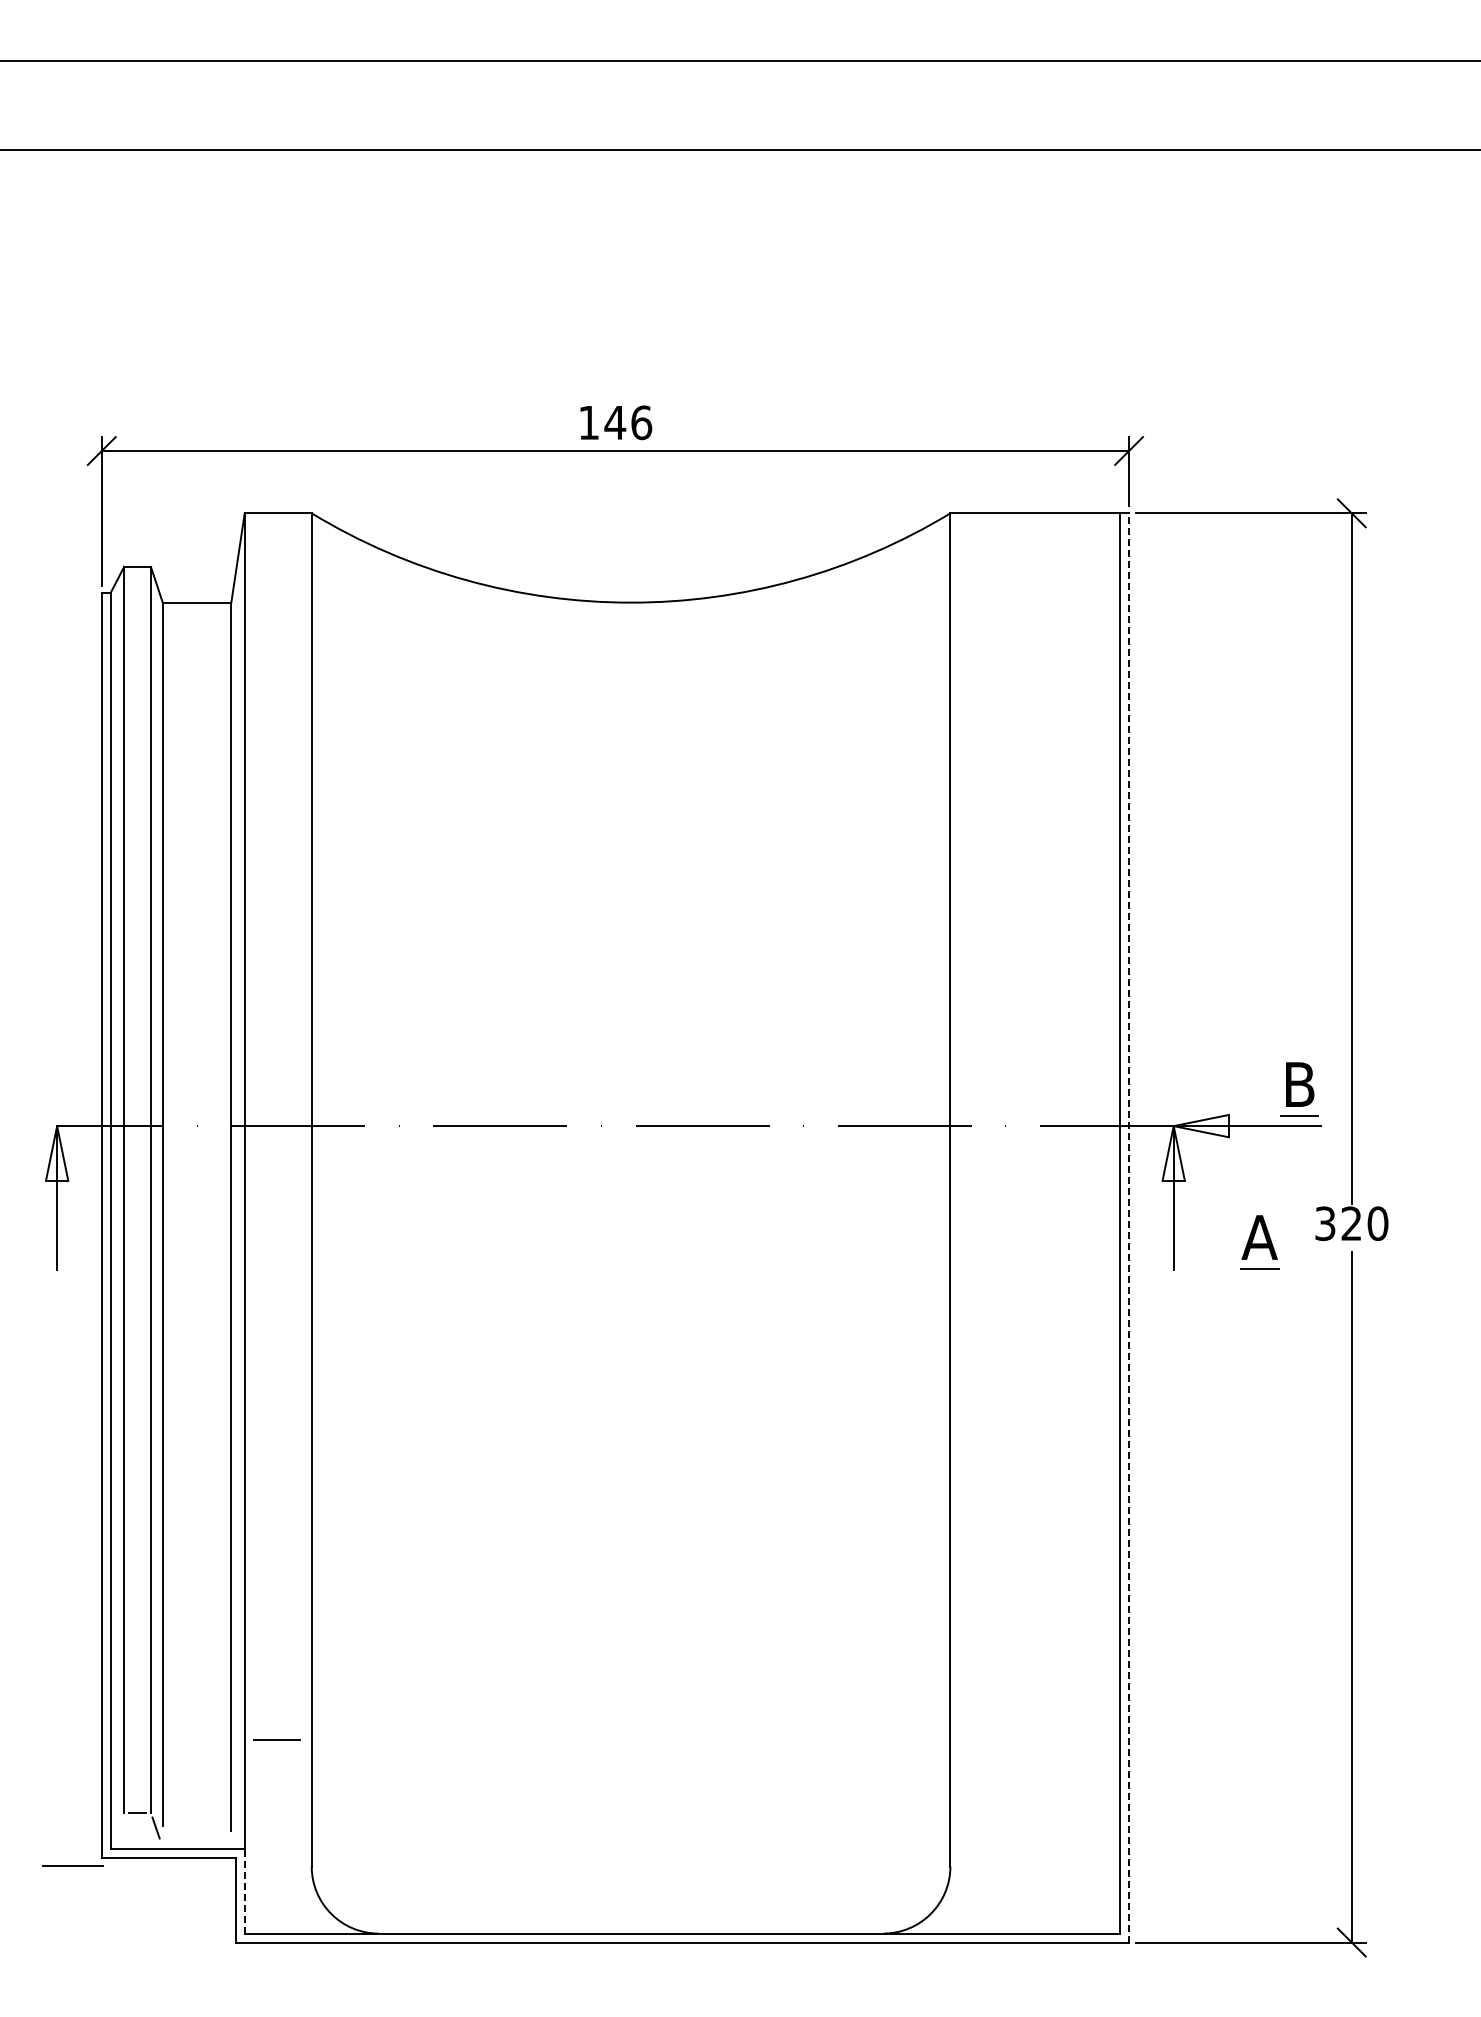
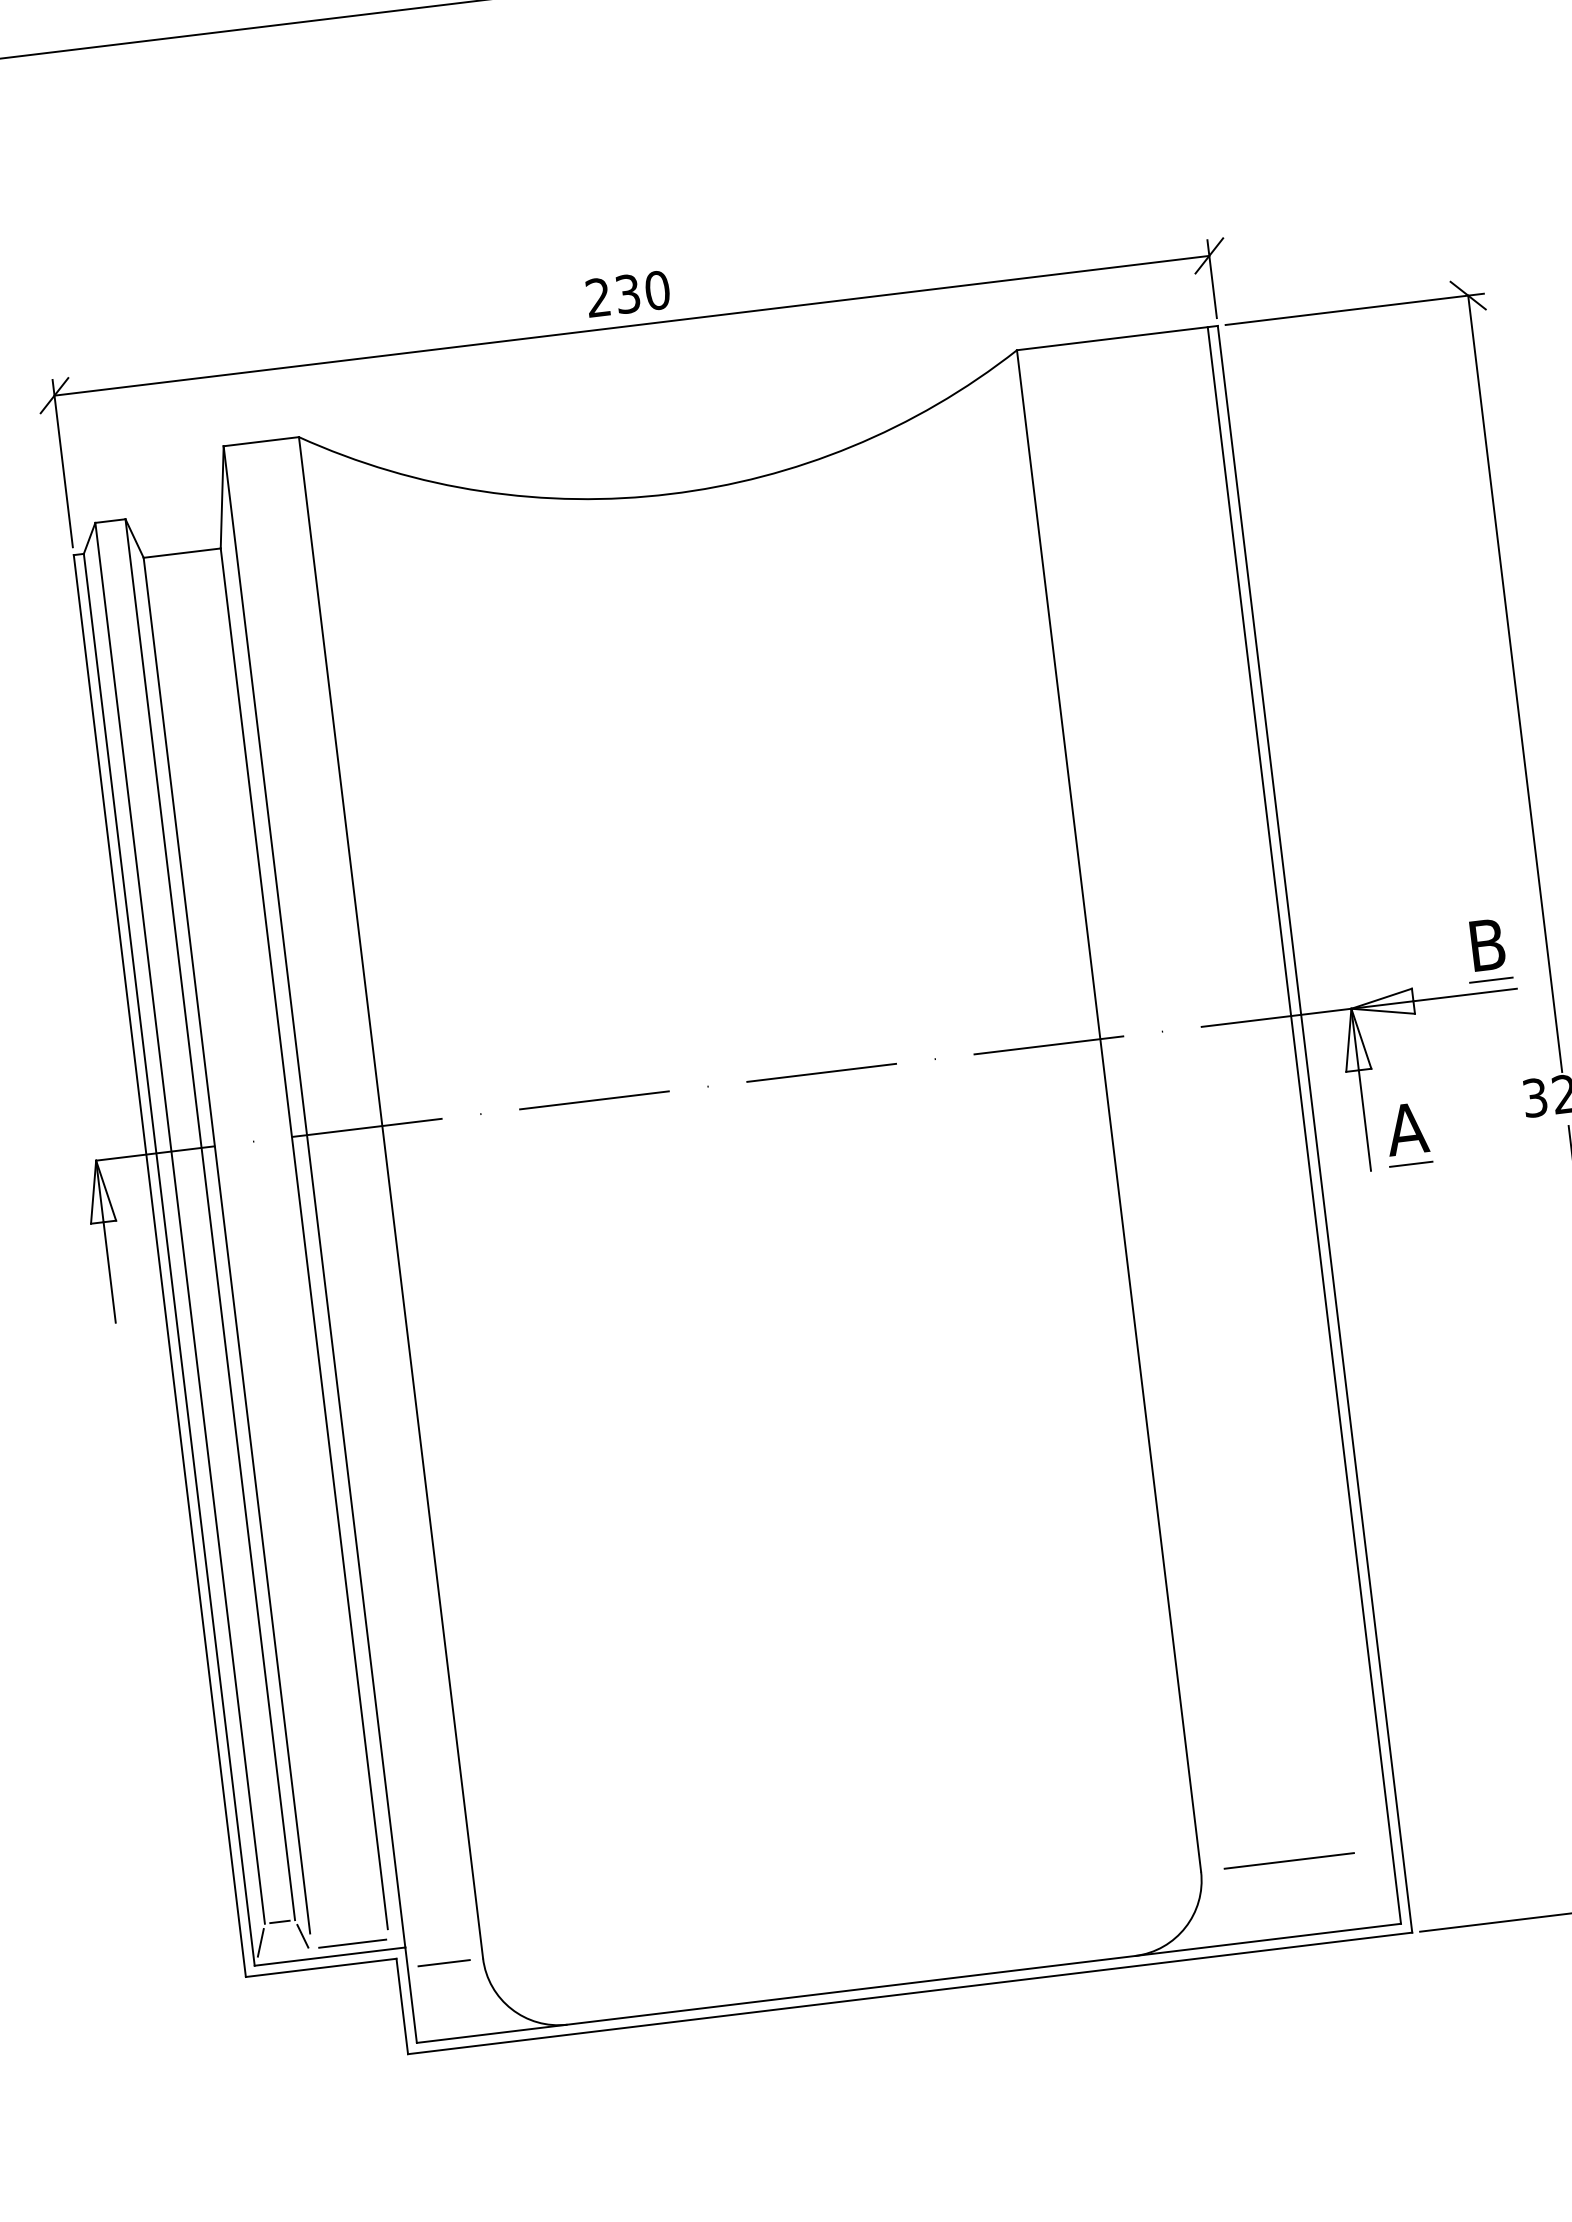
text: (615, 422) -> (628, 293), 146 -> 230
line: (1129, 1227) -> (1315, 1128), dashed -> solid
part: (1259, 1242) -> (1407, 1134), moved
line: (276, 1739) -> (443, 1963), moved
line: (118, 1829) -> (260, 1943), added
line: (72, 1865) -> (352, 1943), moved
line: (1028, 1866) -> (1288, 1860), added
line: (244, 1890) -> (410, 1994), dashed -> solid

